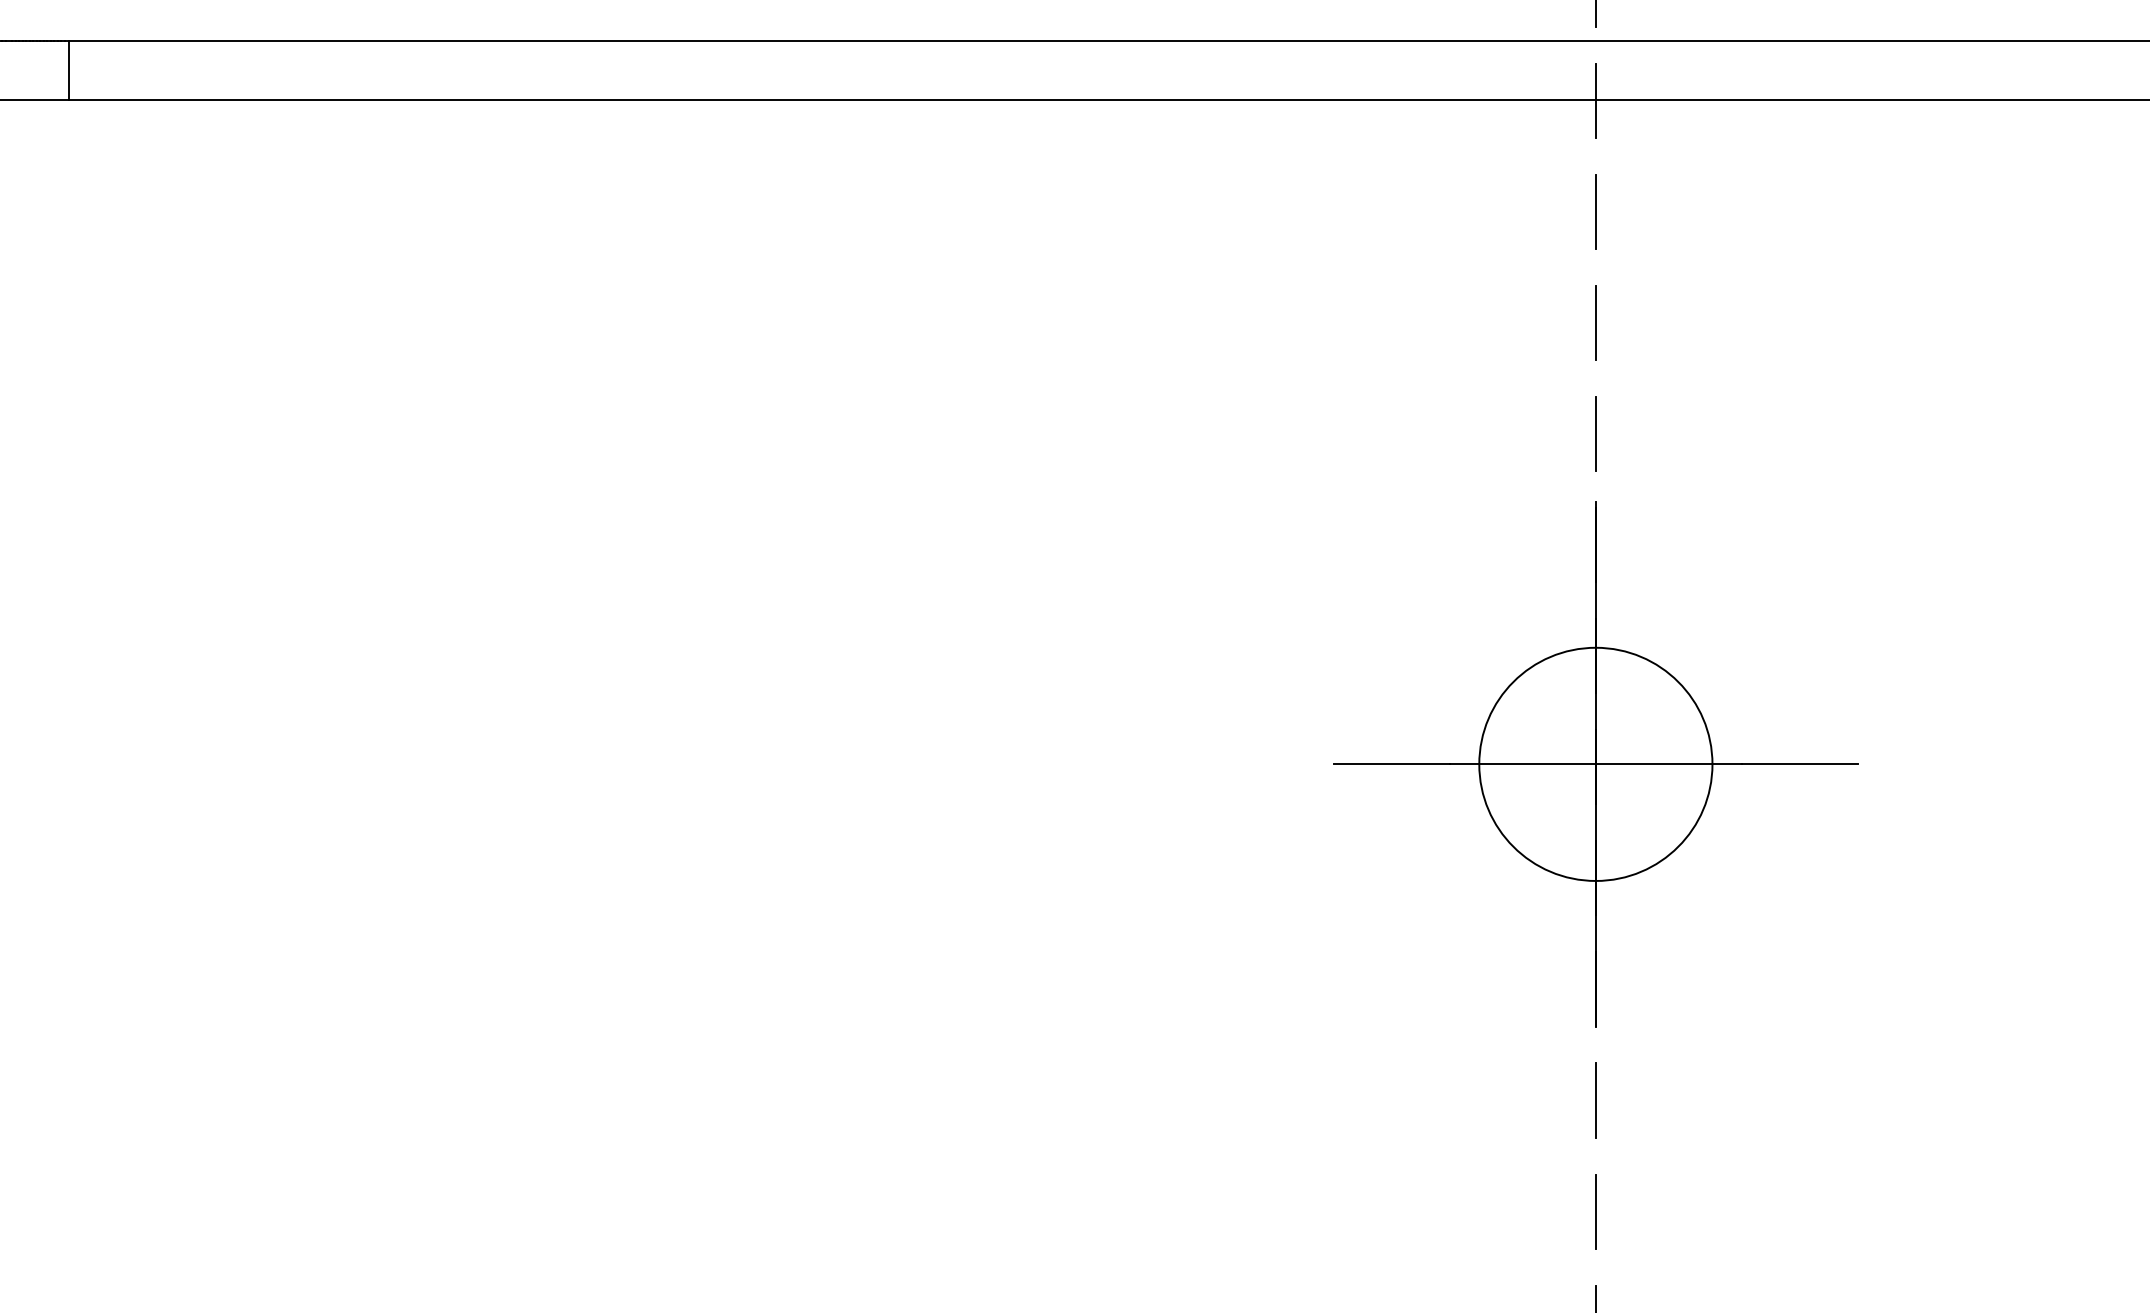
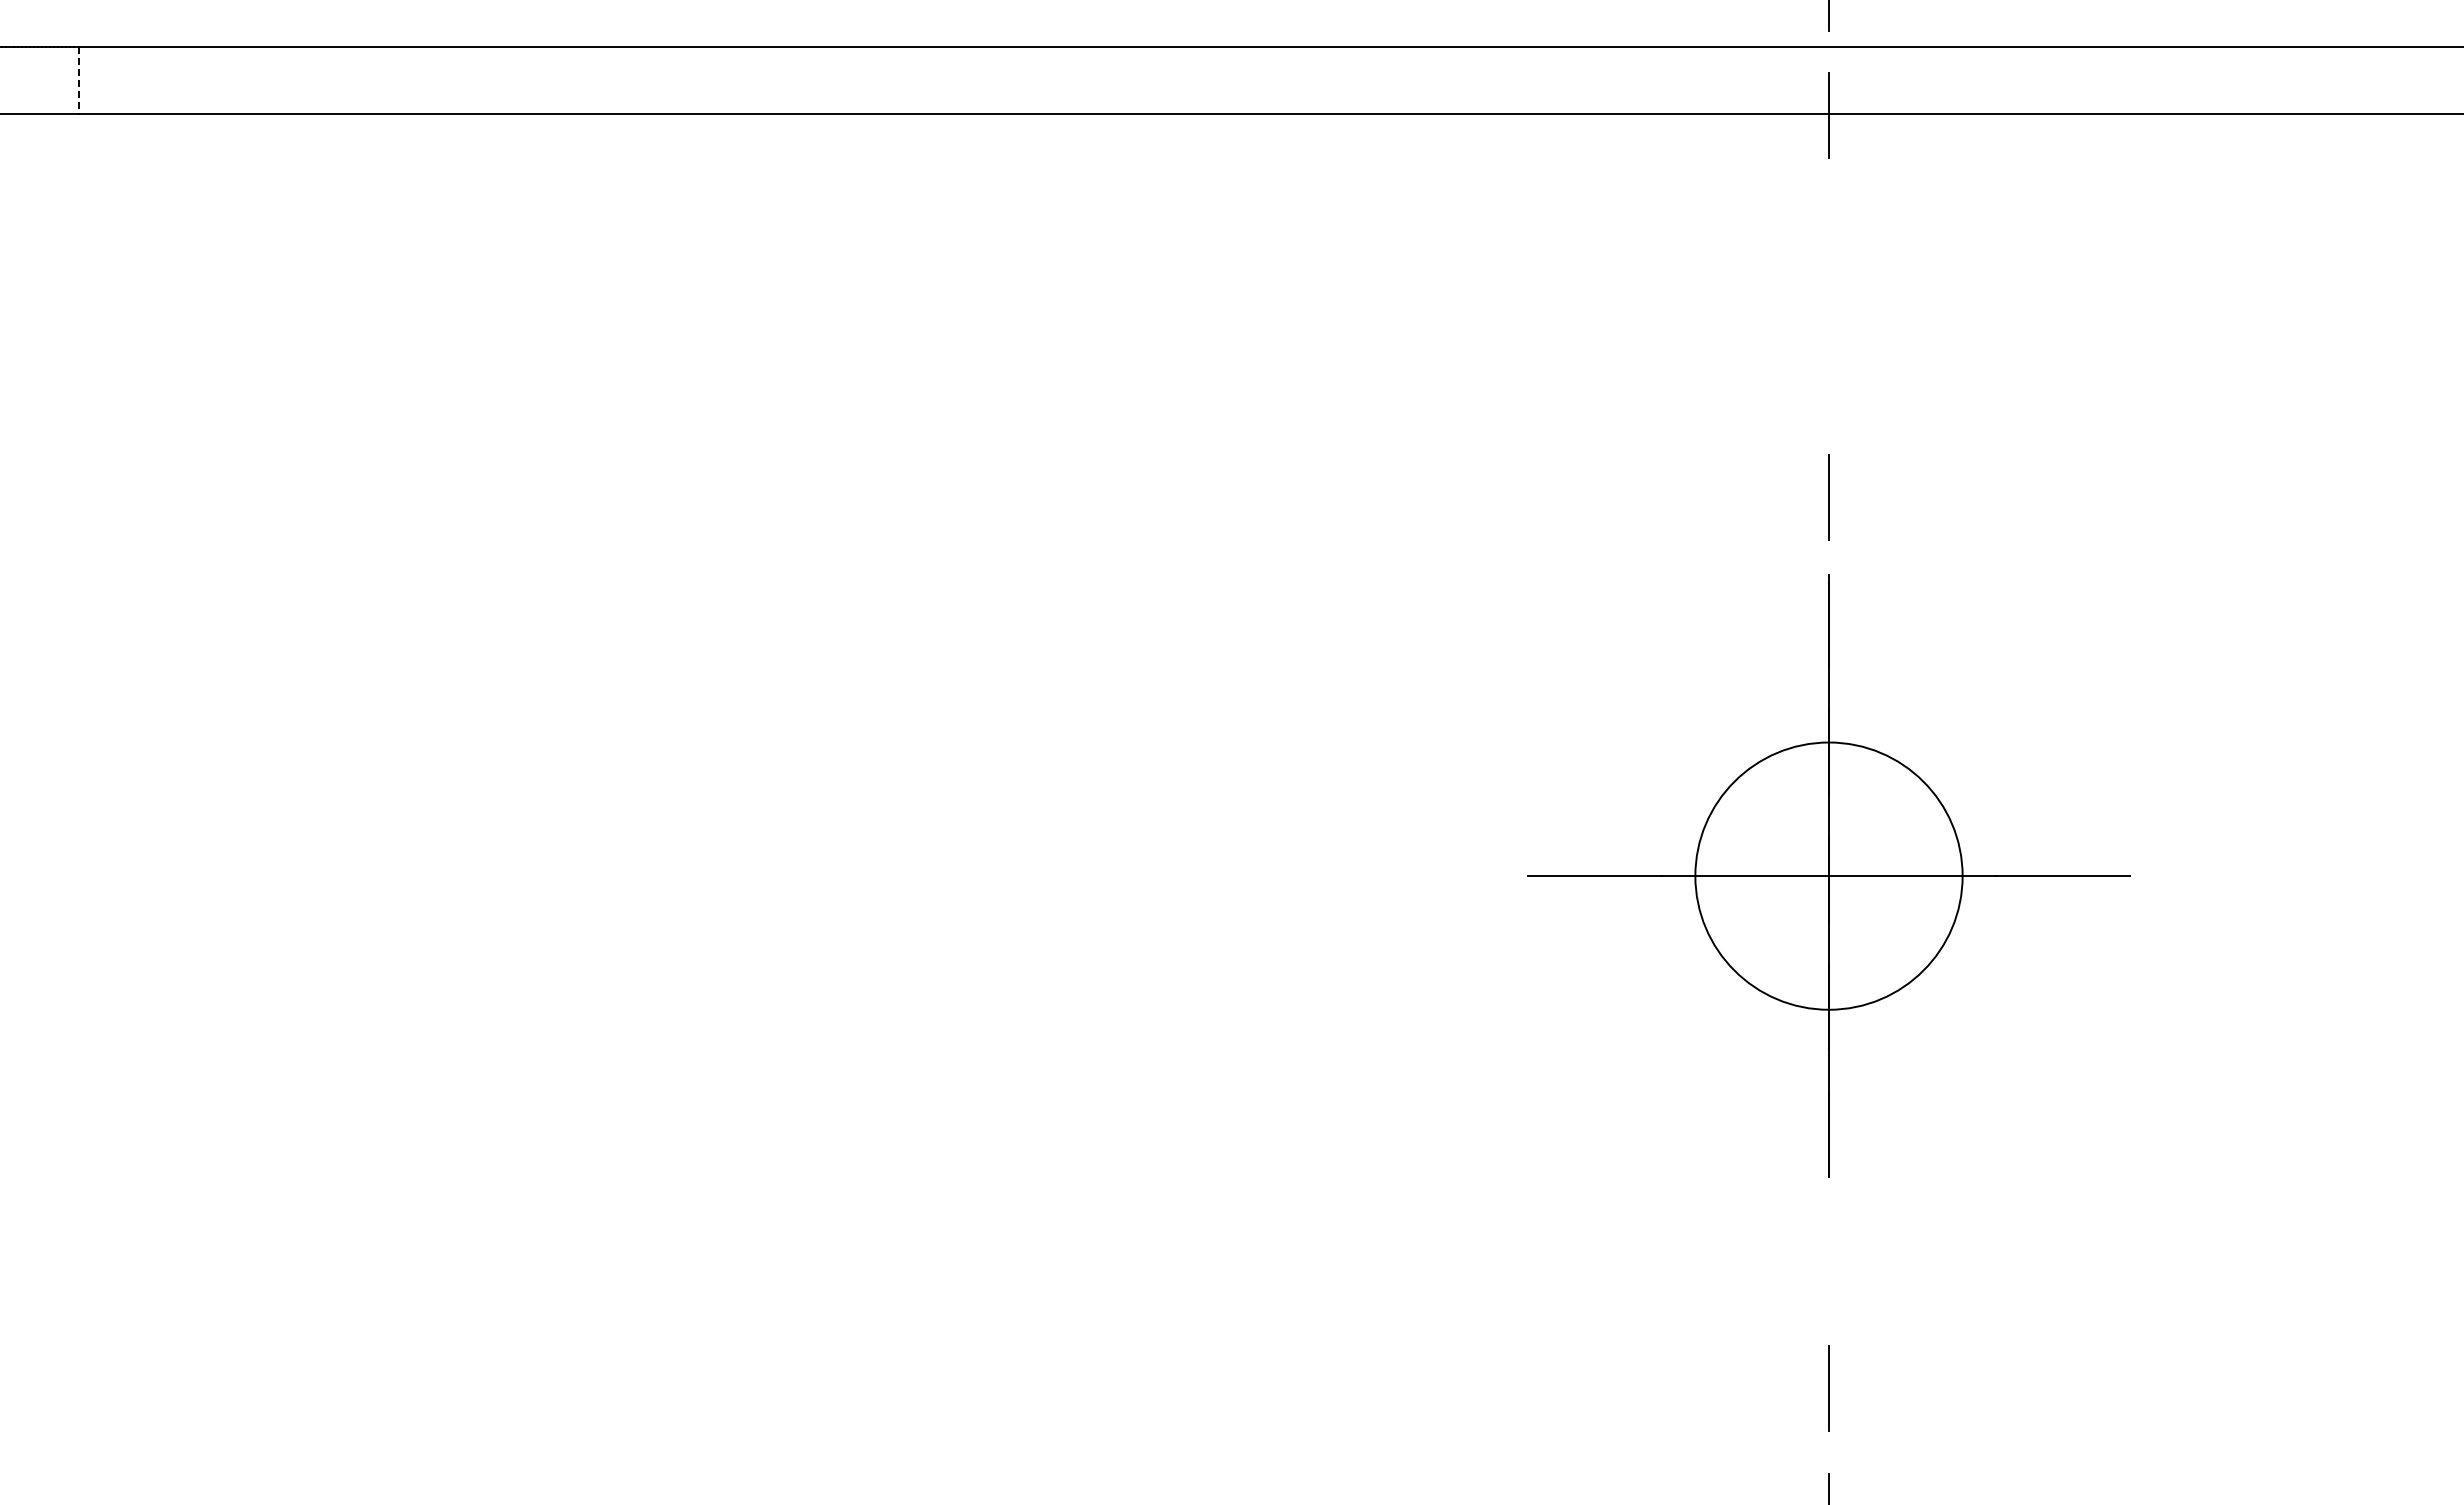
line: (68, 70) -> (78, 80), solid -> dashed
line: (1596, 211) -> (1829, 242), removed
line: (1596, 323) -> (1829, 370), removed
line: (1595, 1100) -> (1828, 1261), removed

